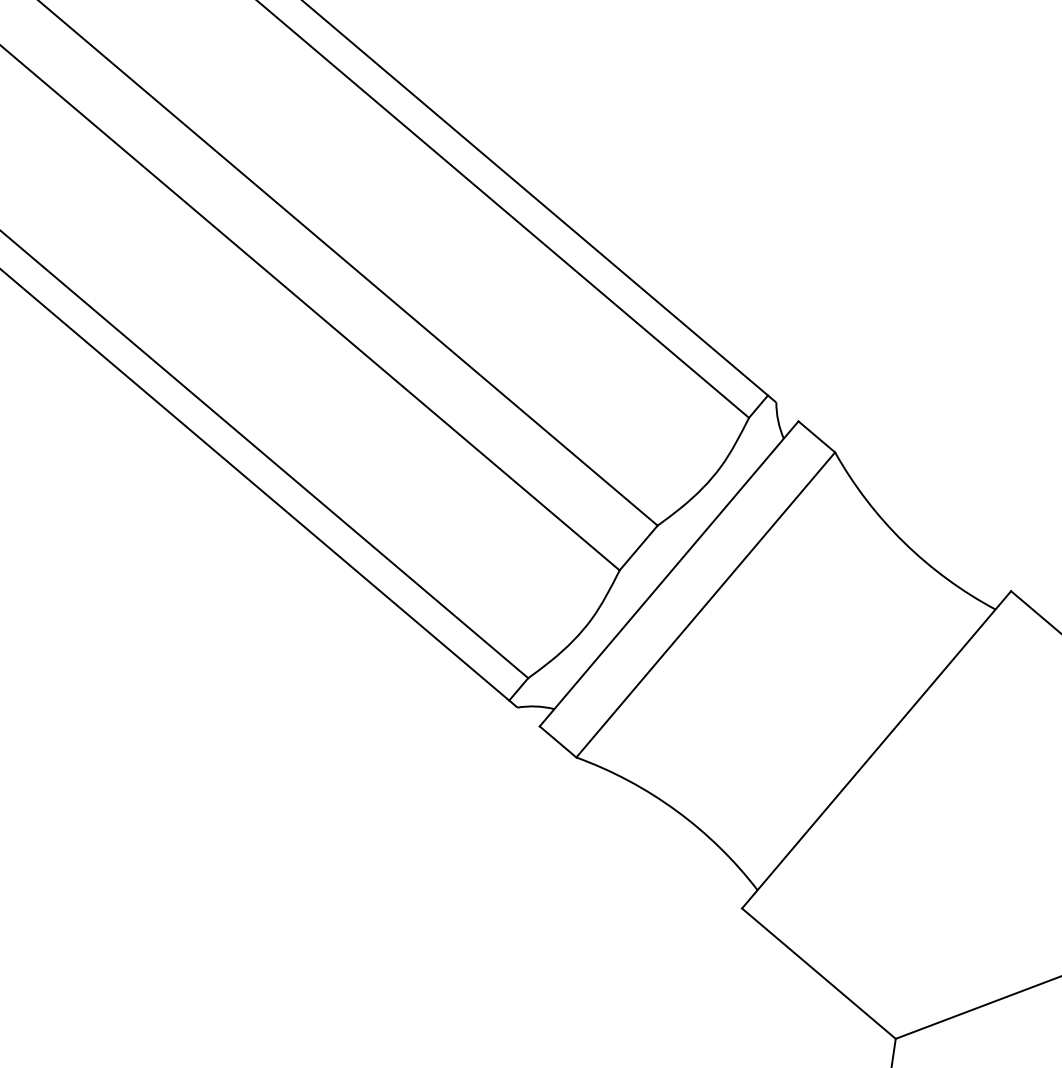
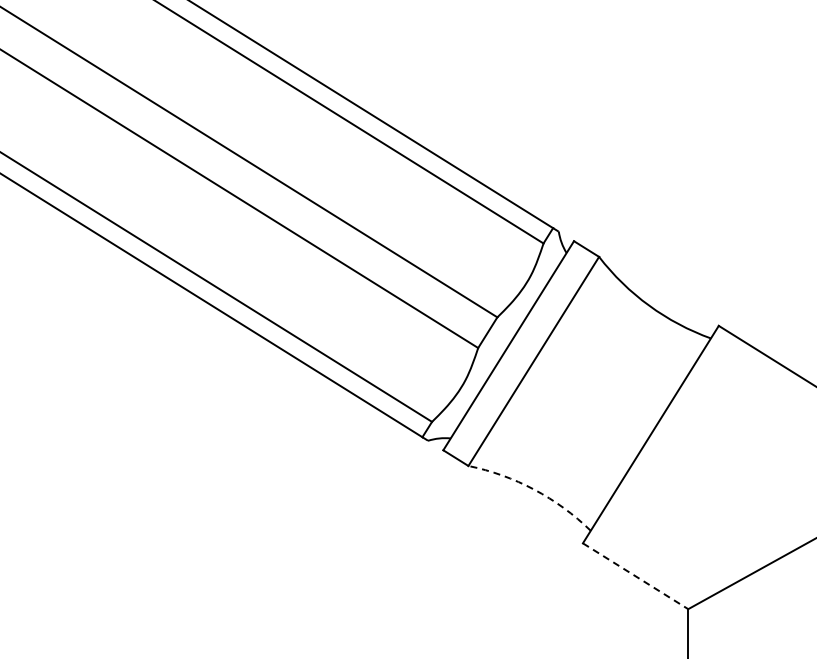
arc: (676, 810) -> (534, 489), solid -> dashed
line: (820, 974) -> (636, 576), solid -> dashed

